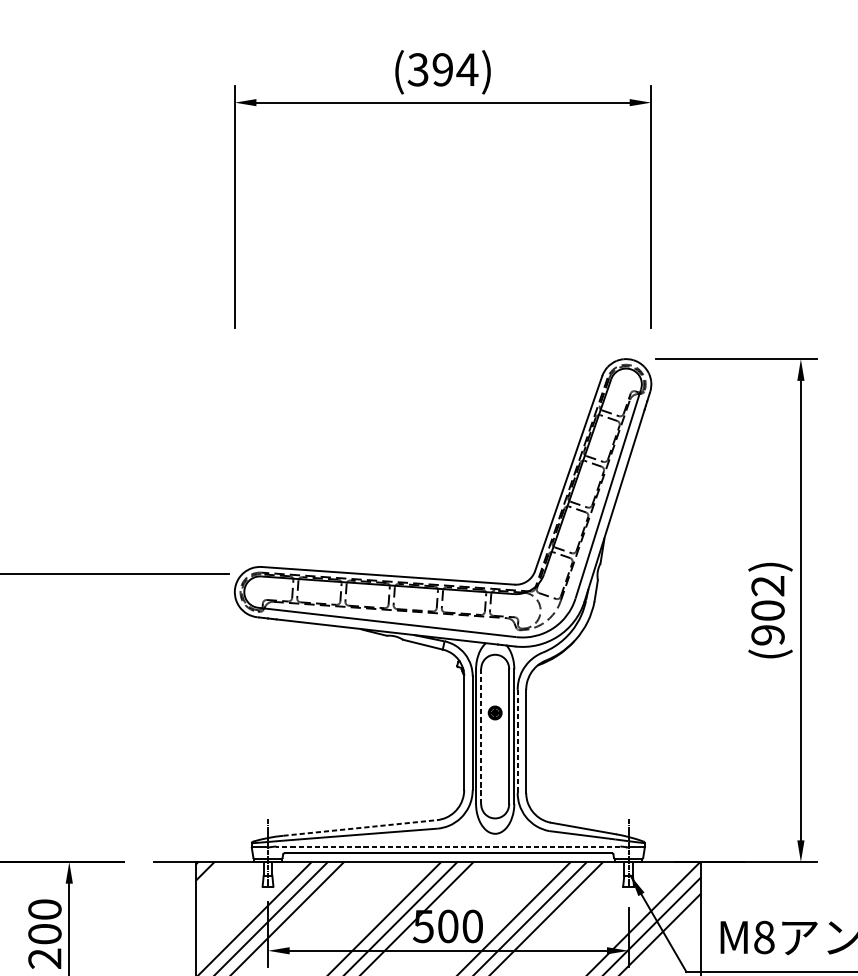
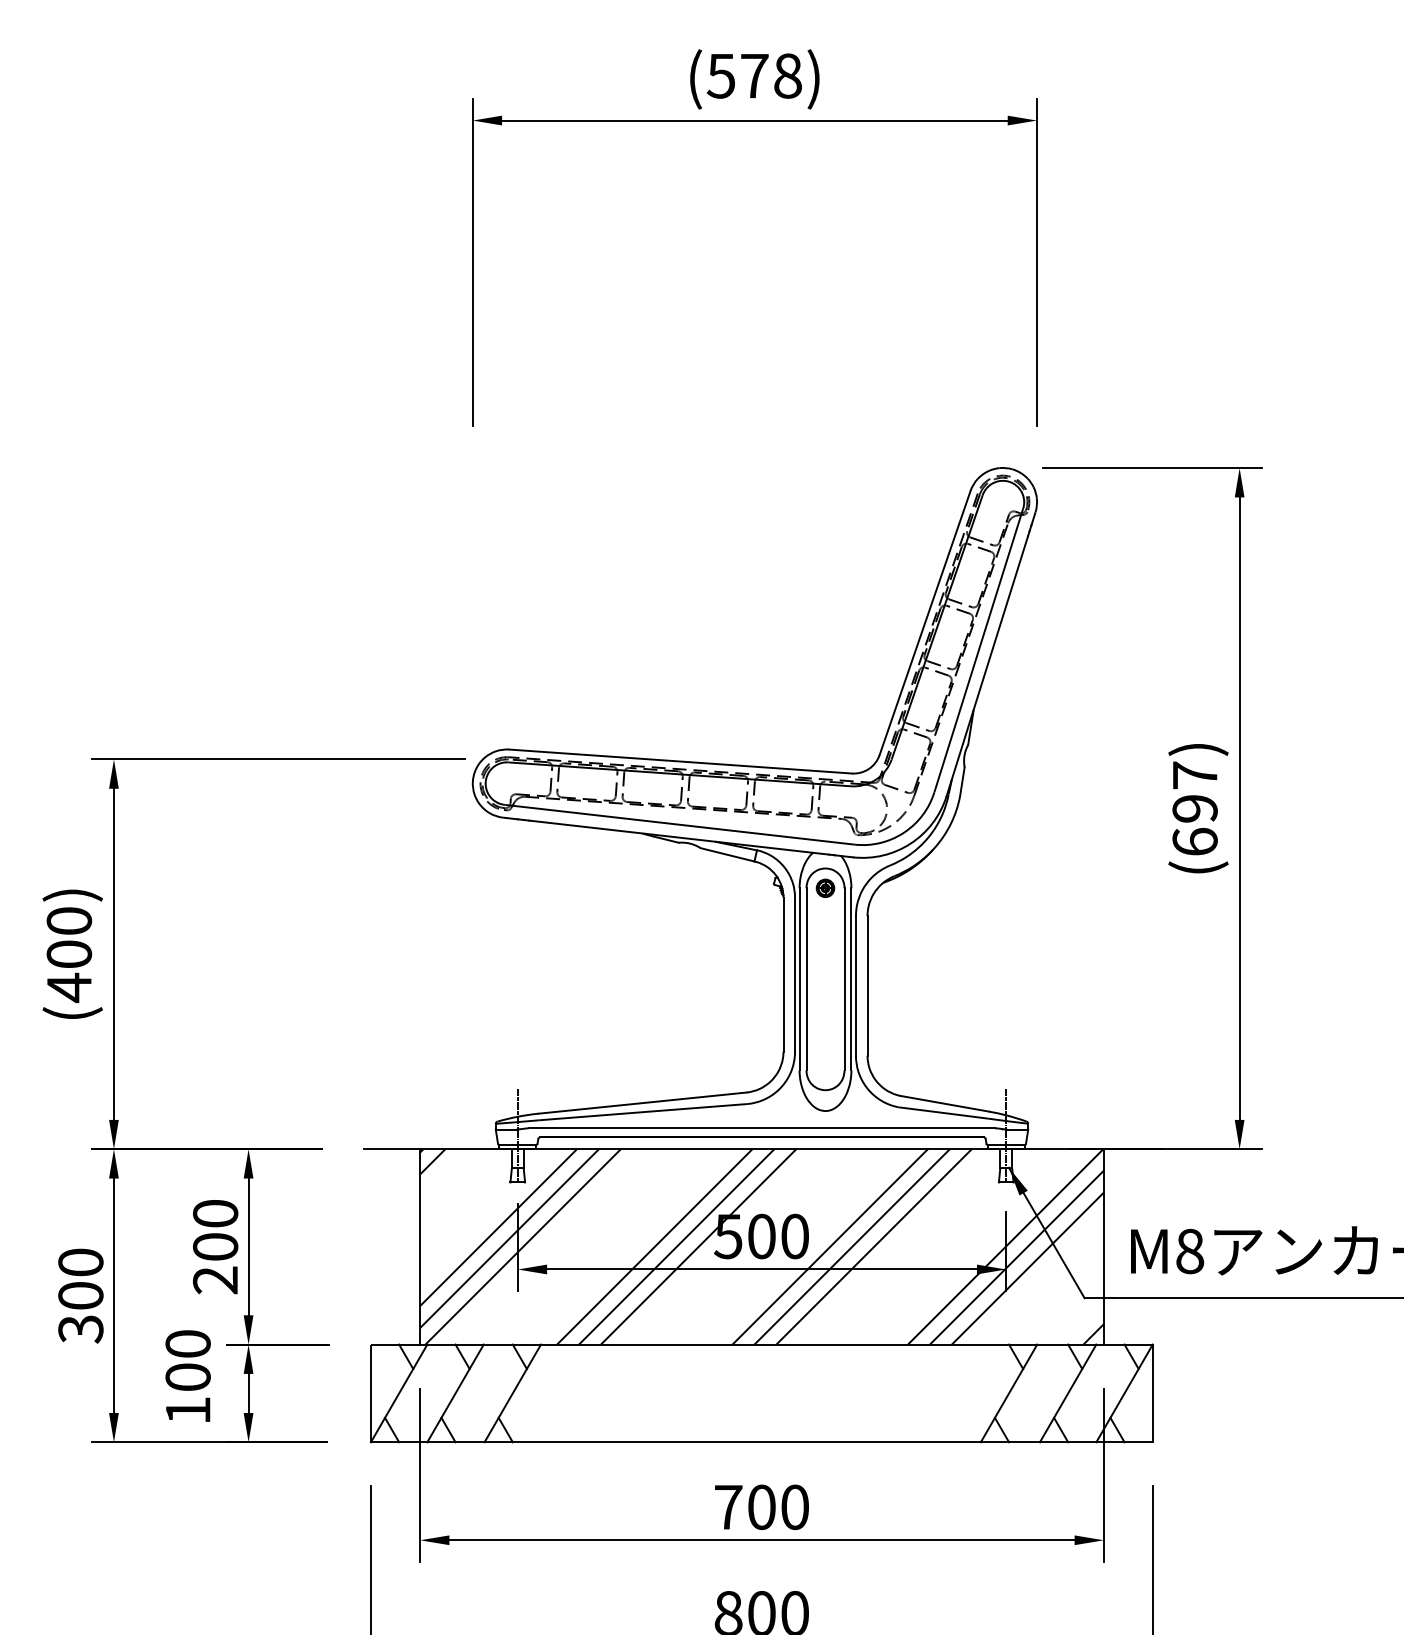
text: (442, 69) -> (754, 75), (394) -> (578)
text: (767, 610) -> (1194, 808), (902) -> (697)
part: (495, 712) -> (825, 887), moved
line: (481, 736) -> (806, 979), dashed -> solid
line: (517, 741) -> (855, 985), dashed -> solid
line: (360, 828) -> (643, 1103), dashed -> solid
line: (447, 846) -> (761, 1128), dashed -> solid

